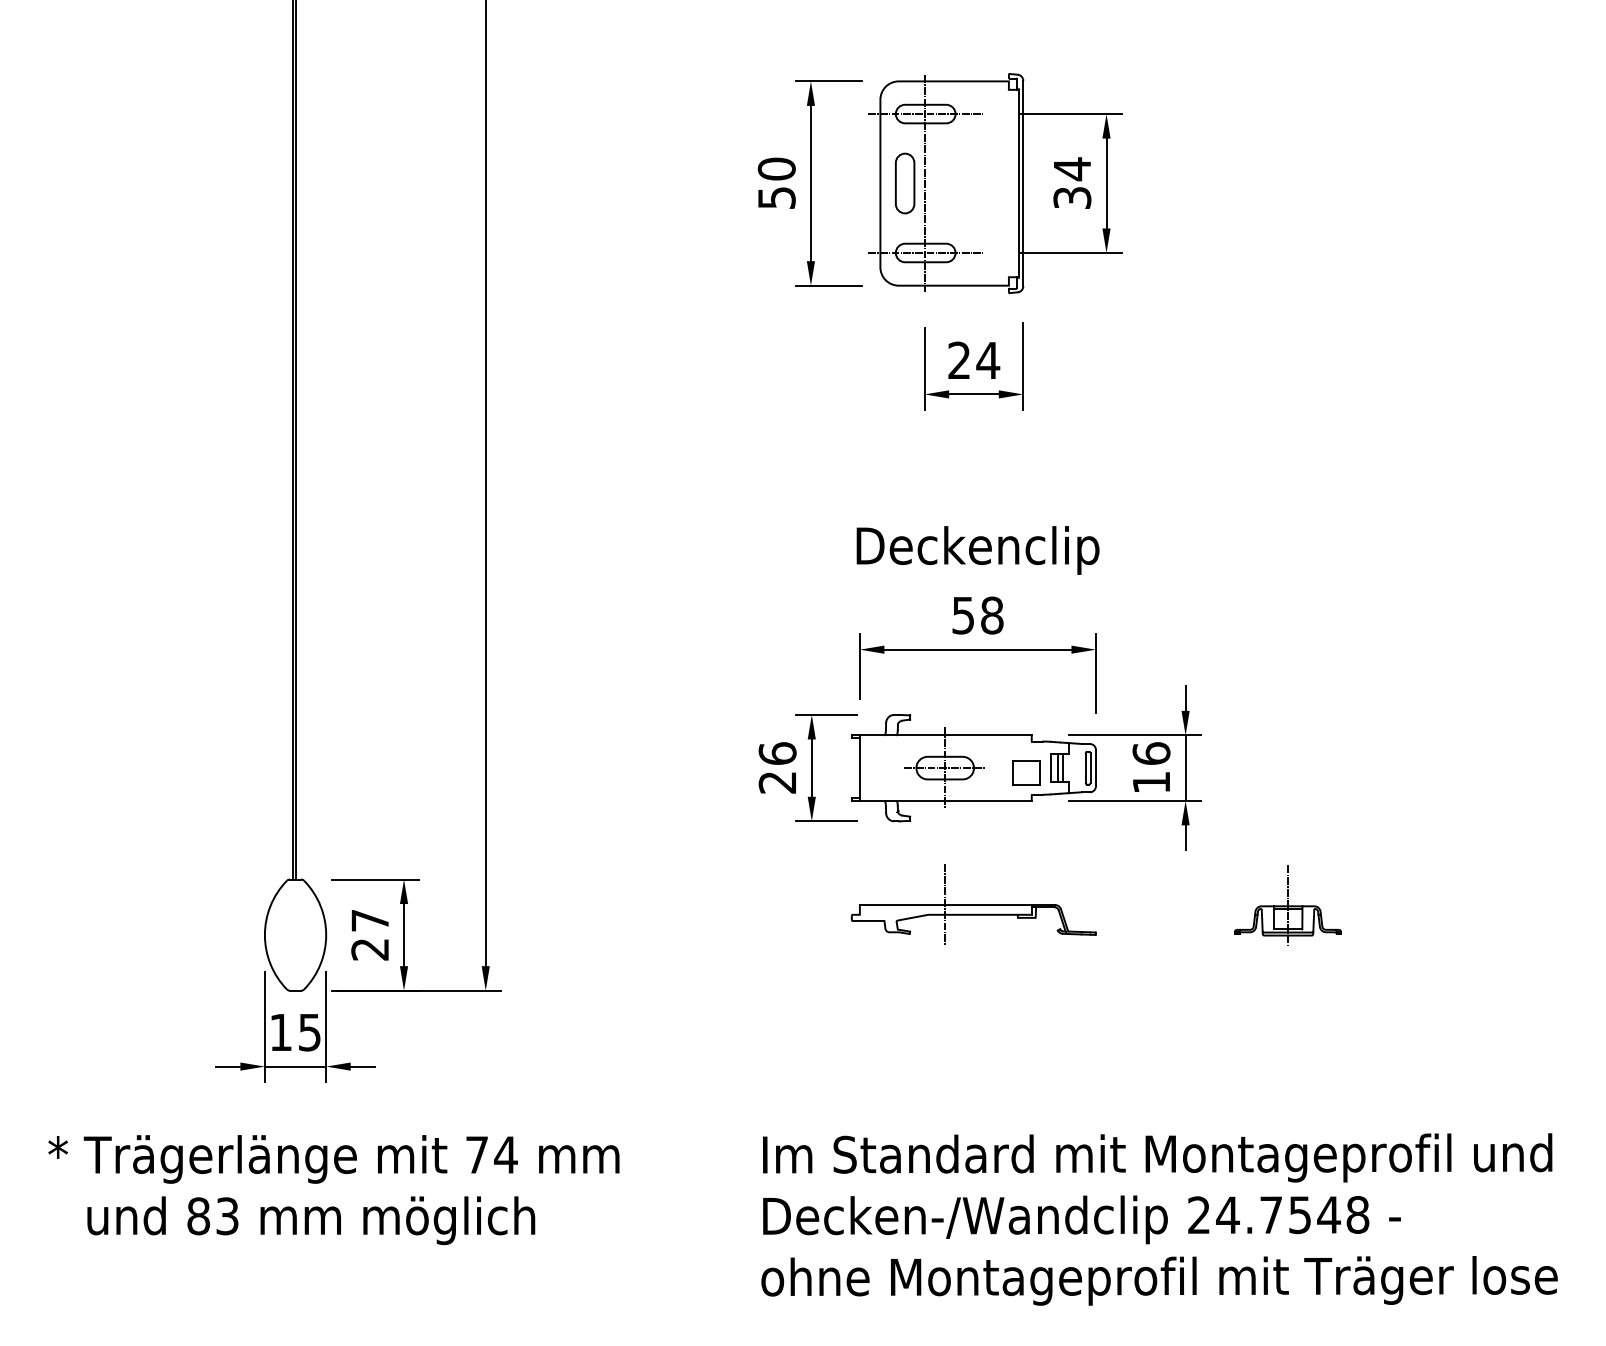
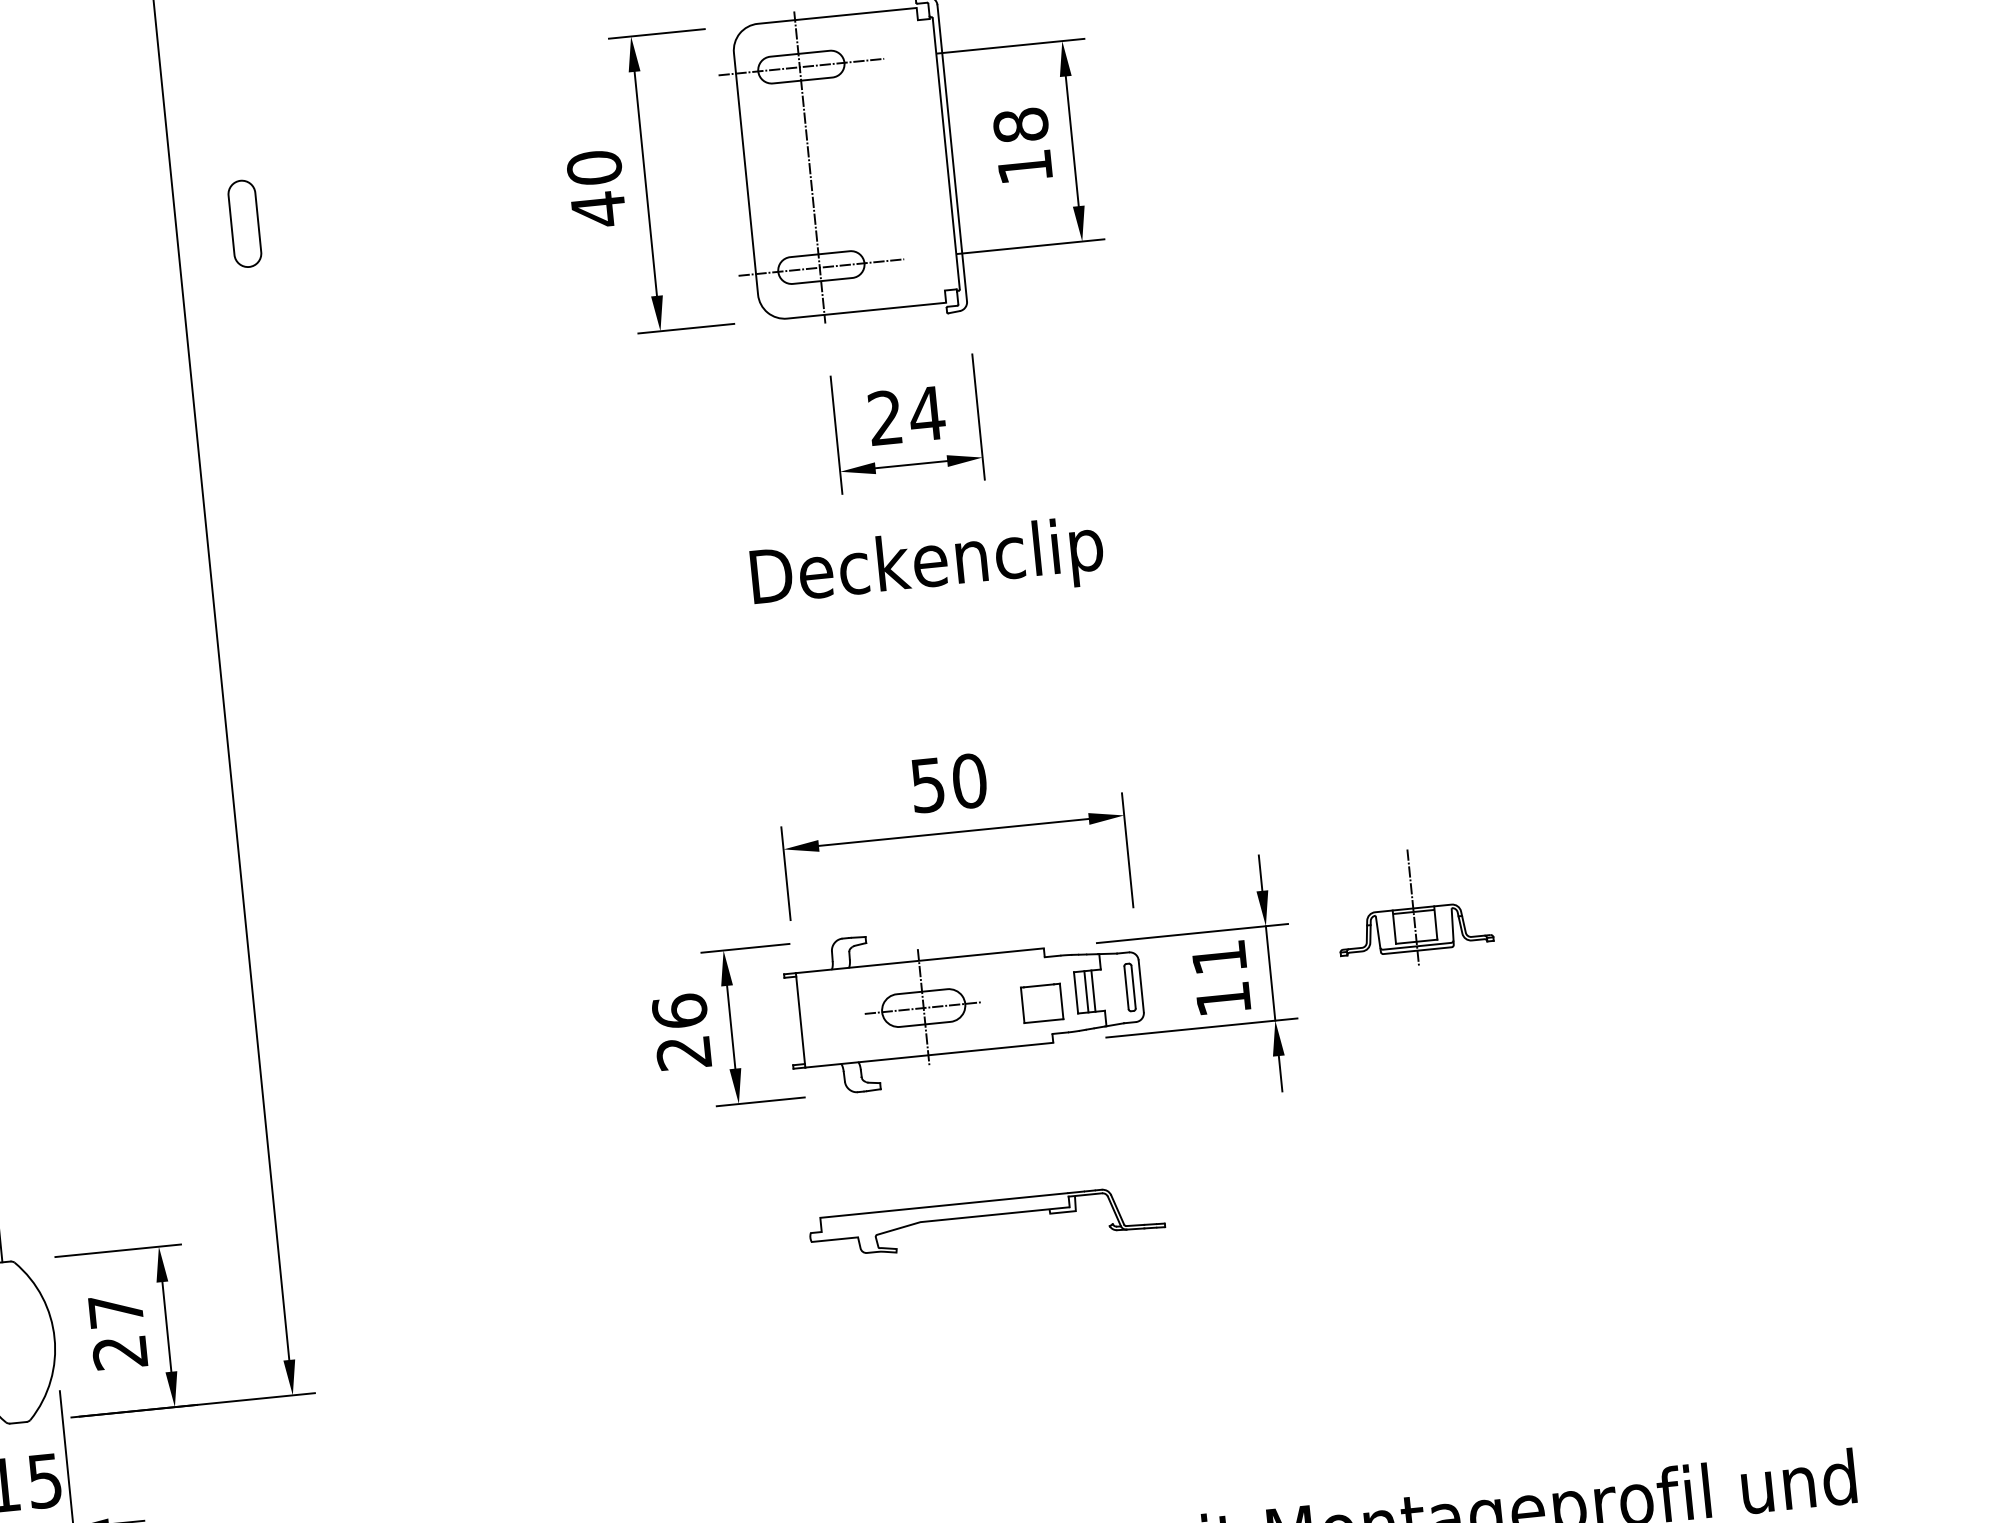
text: (1072, 182) -> (1023, 144), 34 -> 18
part: (905, 183) -> (245, 223), moved
text: (776, 198) -> (598, 210), 50 -> 40
text: (977, 550) -> (926, 566), moved
text: (992, 615) -> (969, 781), 58 -> 50
text: (1151, 753) -> (1219, 957), 16 -> 11
line: (945, 904) -> (943, 1204), removed
part: (1287, 905) -> (1412, 907), moved

